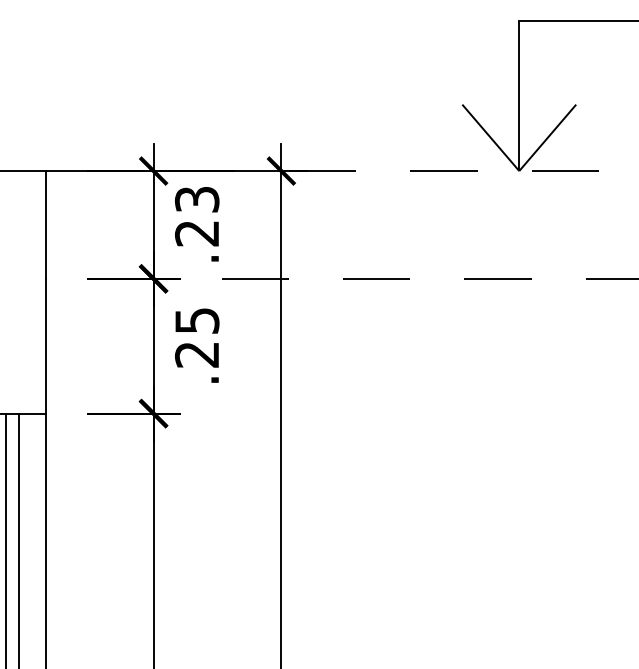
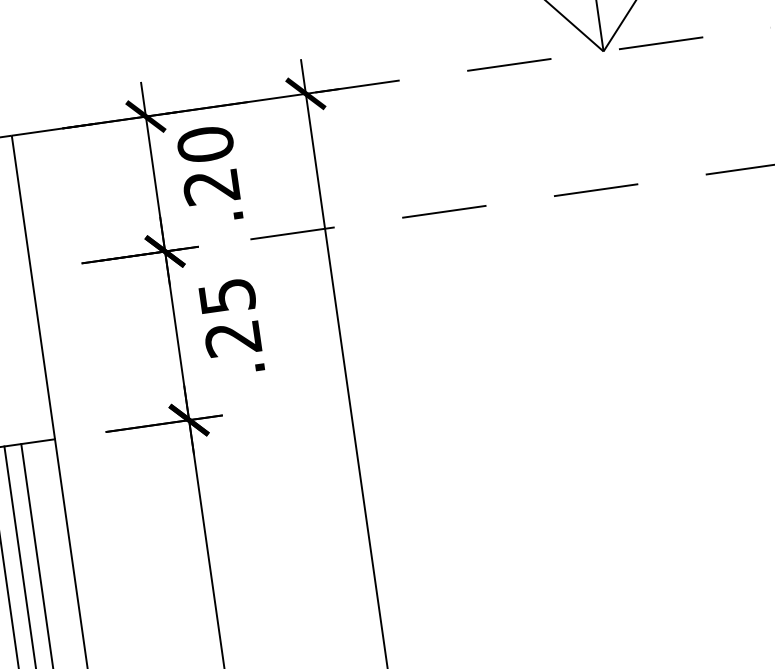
text: (197, 199) -> (205, 144), .23 -> .20

